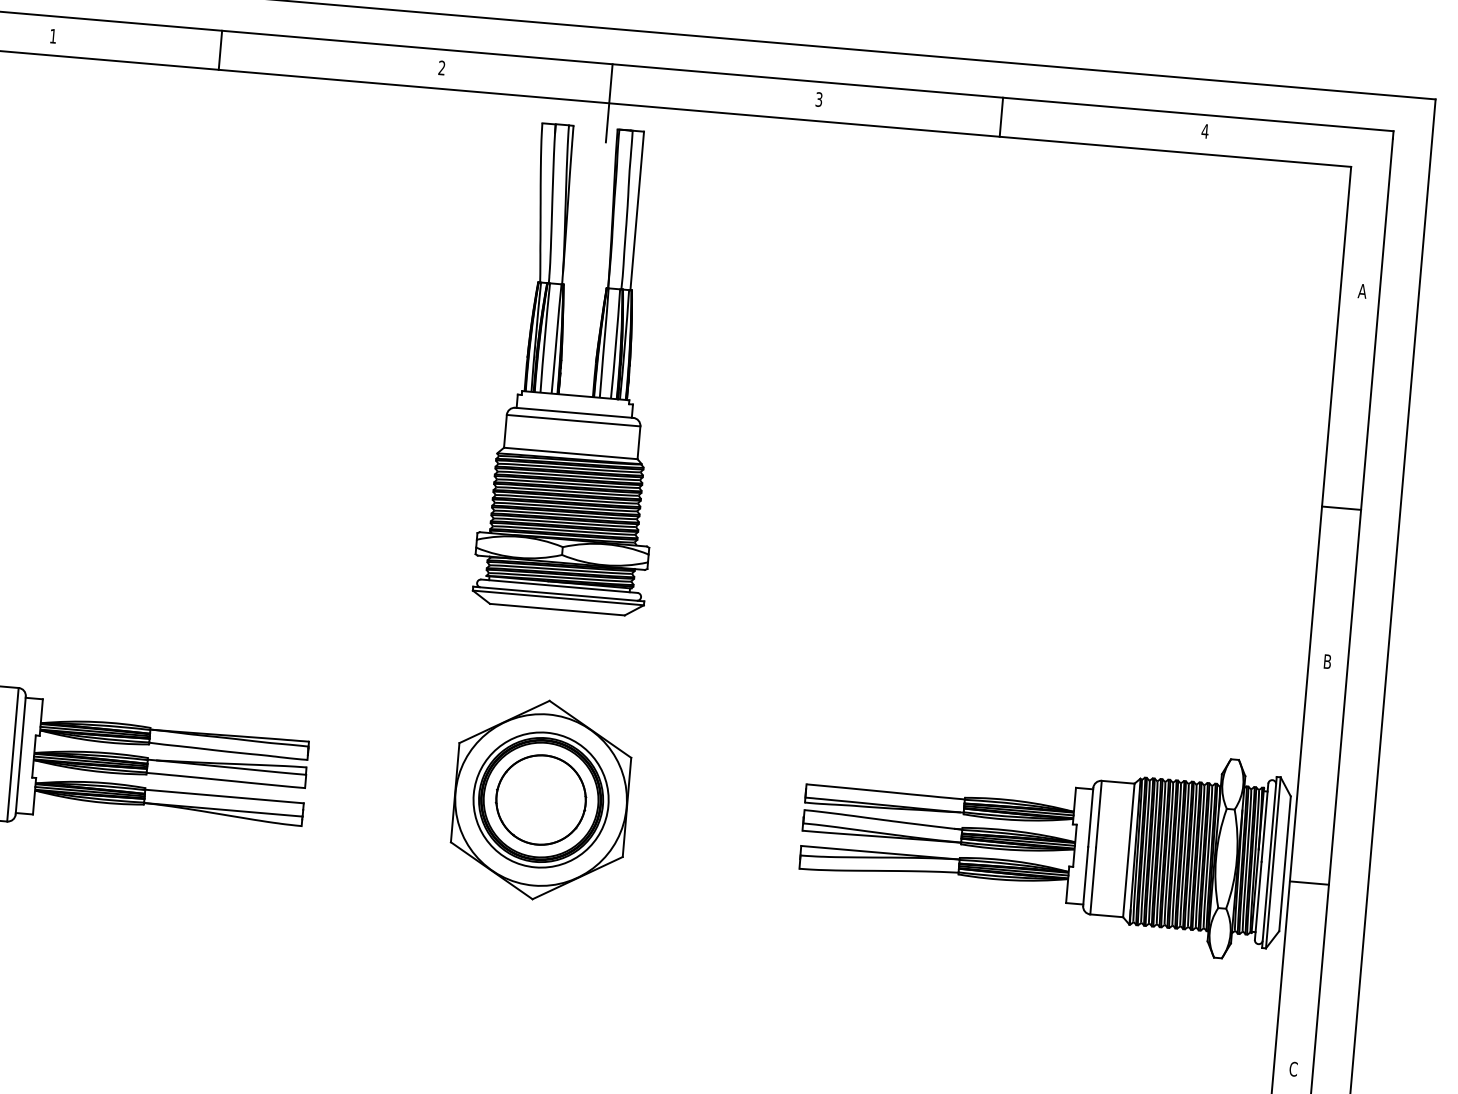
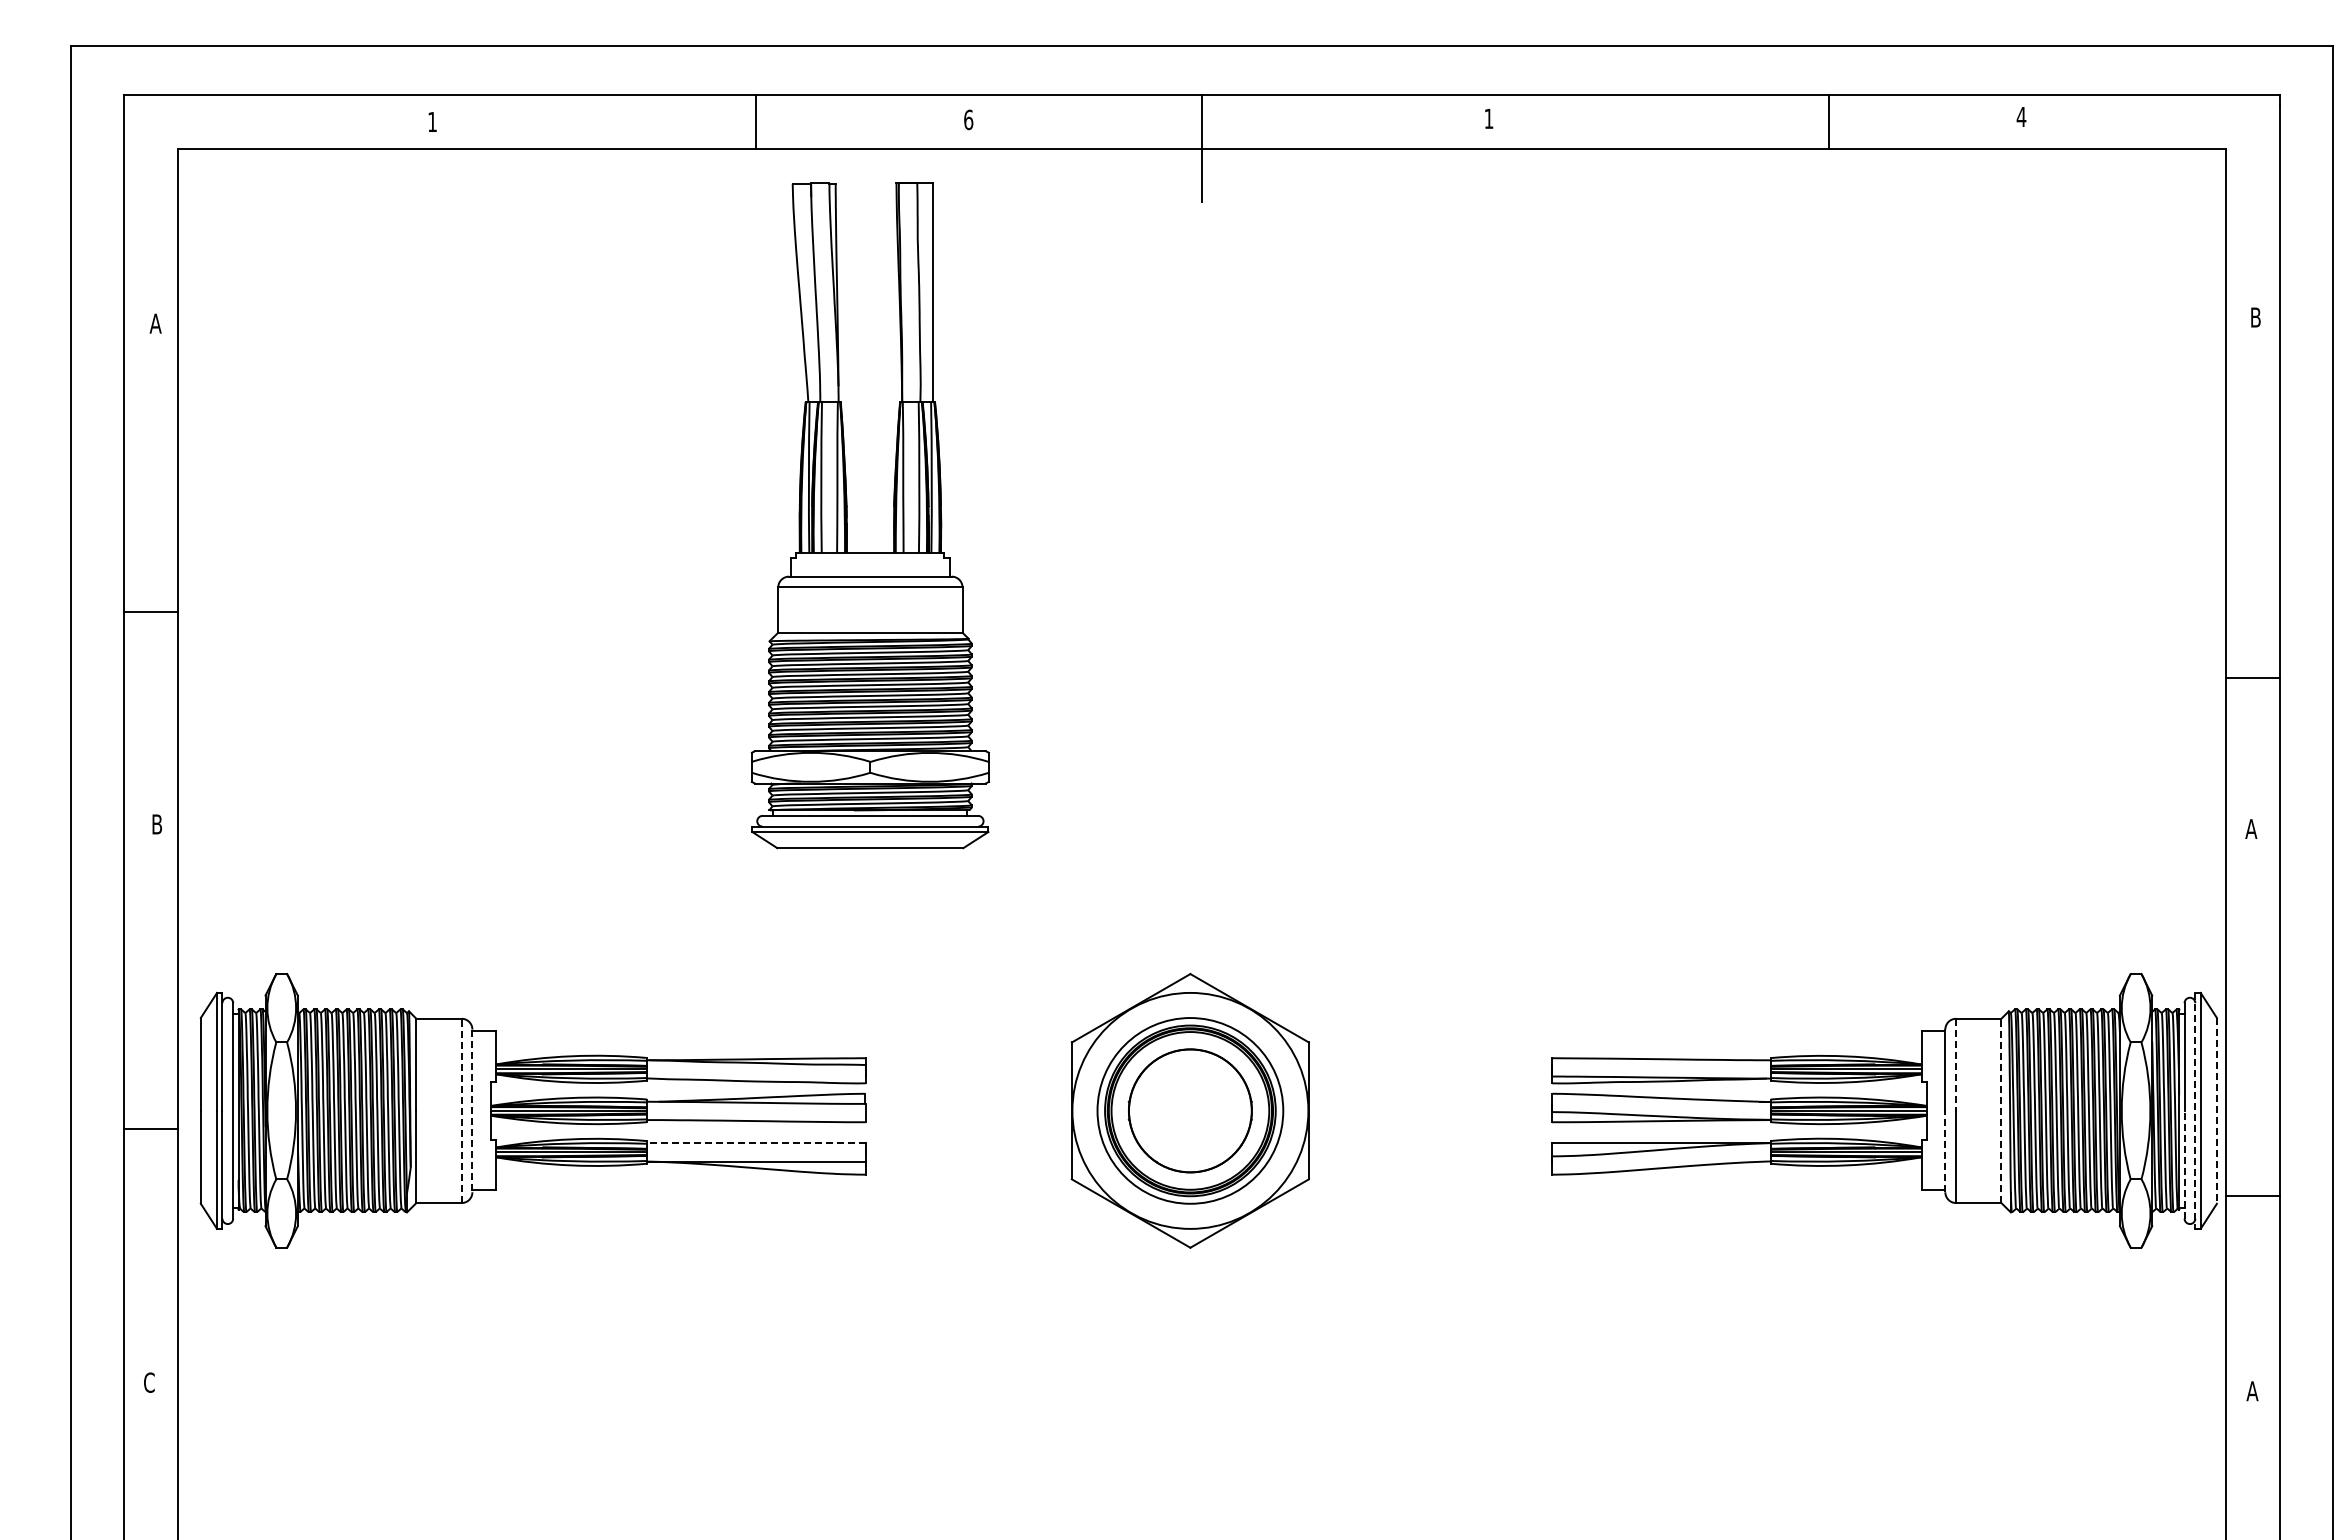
line: (220, 50) -> (756, 121), moved
text: (441, 67) -> (968, 119), 2 -> 6
text: (818, 99) -> (1488, 118), 3 -> 1
line: (1001, 117) -> (1828, 121), moved
text: (1362, 291) -> (2255, 317), A -> B
part: (561, 367) -> (847, 515), moved
line: (1341, 508) -> (2252, 678), moved
text: (1327, 661) -> (2251, 828), B -> A
line: (12, 754) -> (461, 1110), solid -> dashed
line: (20, 755) -> (472, 1111), solid -> dashed
line: (223, 796) -> (755, 1143), solid -> dashed
line: (1099, 814) -> (1956, 1065), solid -> dashed
line: (1128, 850) -> (2001, 1110), solid -> dashed
line: (1269, 862) -> (2195, 1110), solid -> dashed
line: (1284, 863) -> (2216, 1110), solid -> dashed
line: (1085, 876) -> (1945, 1151), solid -> dashed
line: (1309, 883) -> (2252, 1196), moved
line: (1258, 900) -> (2184, 1164), solid -> dashed
text: (1293, 1069) -> (2252, 1391), C -> A

